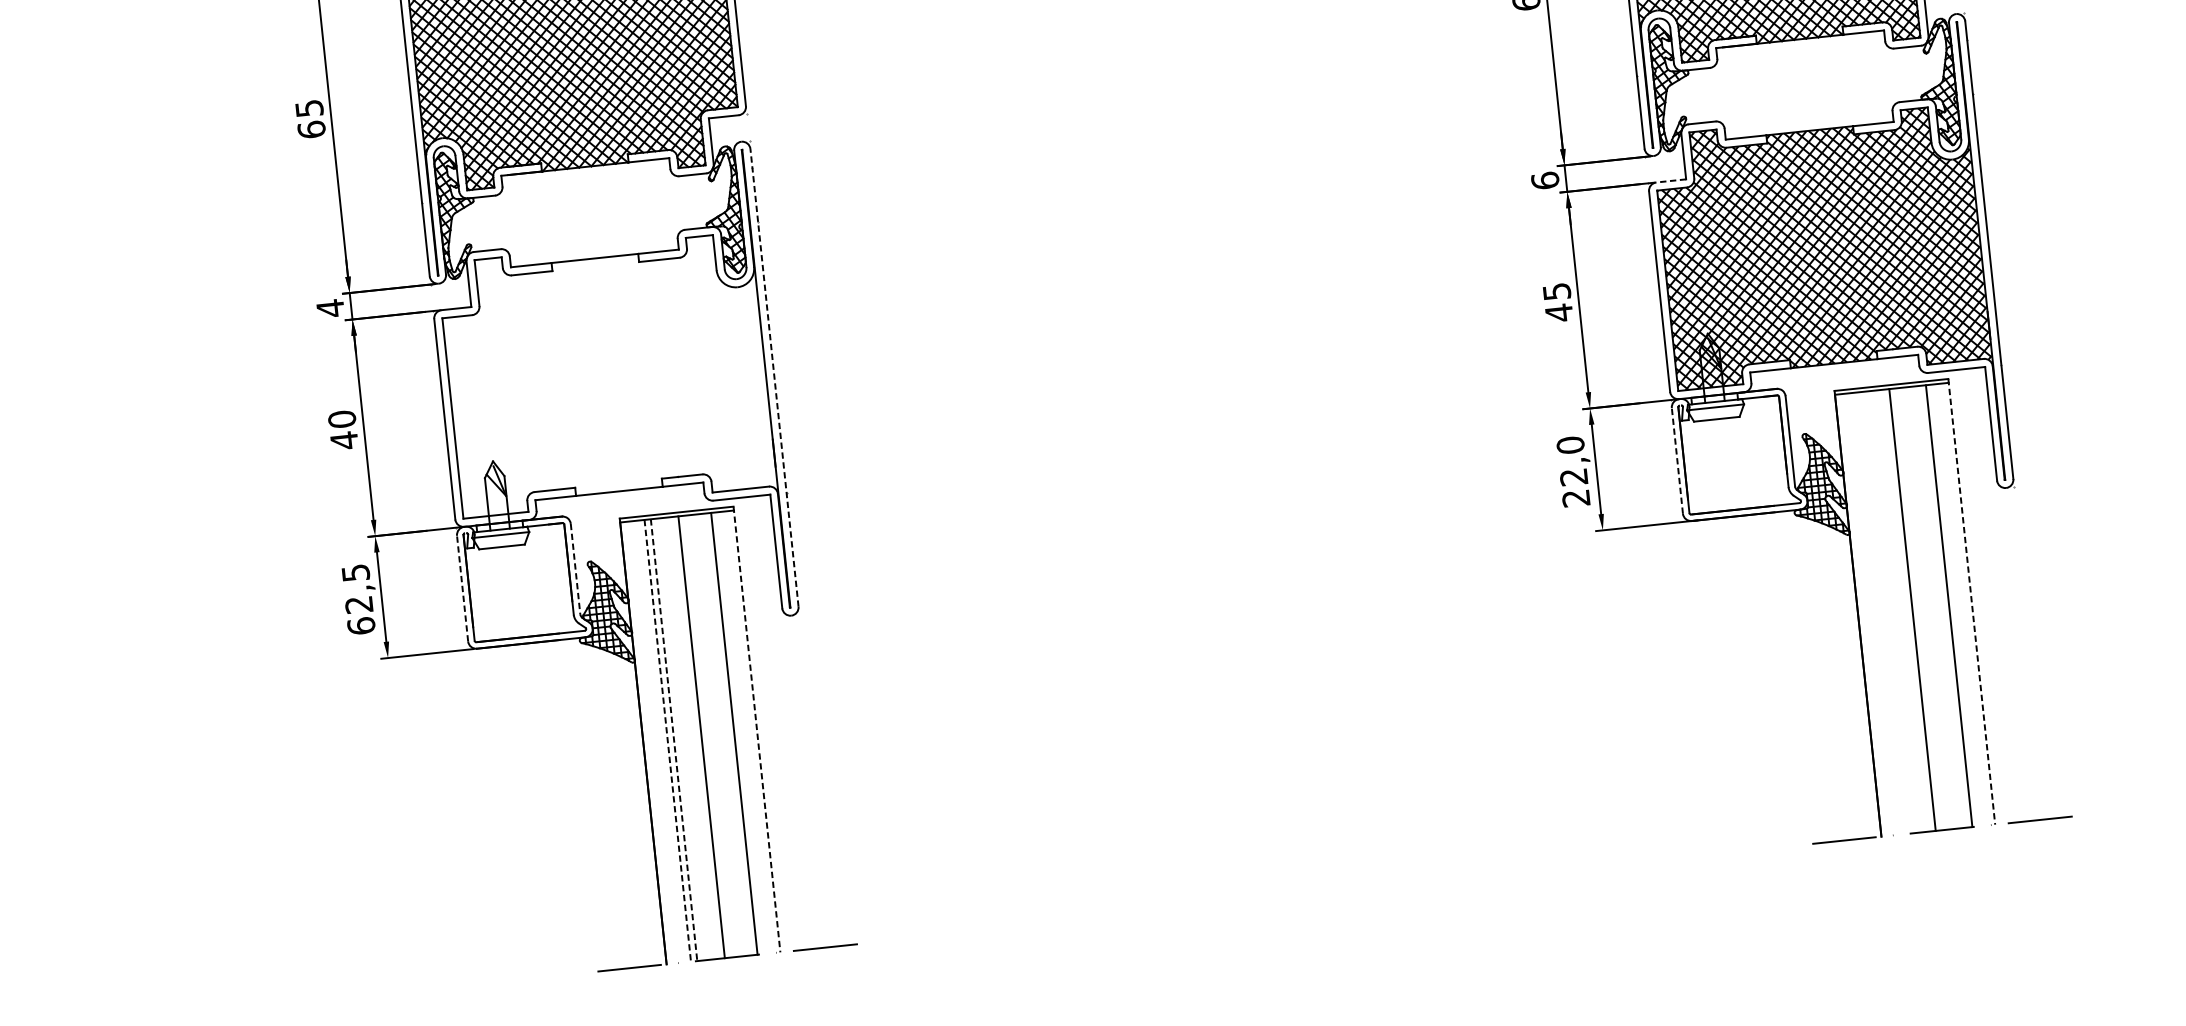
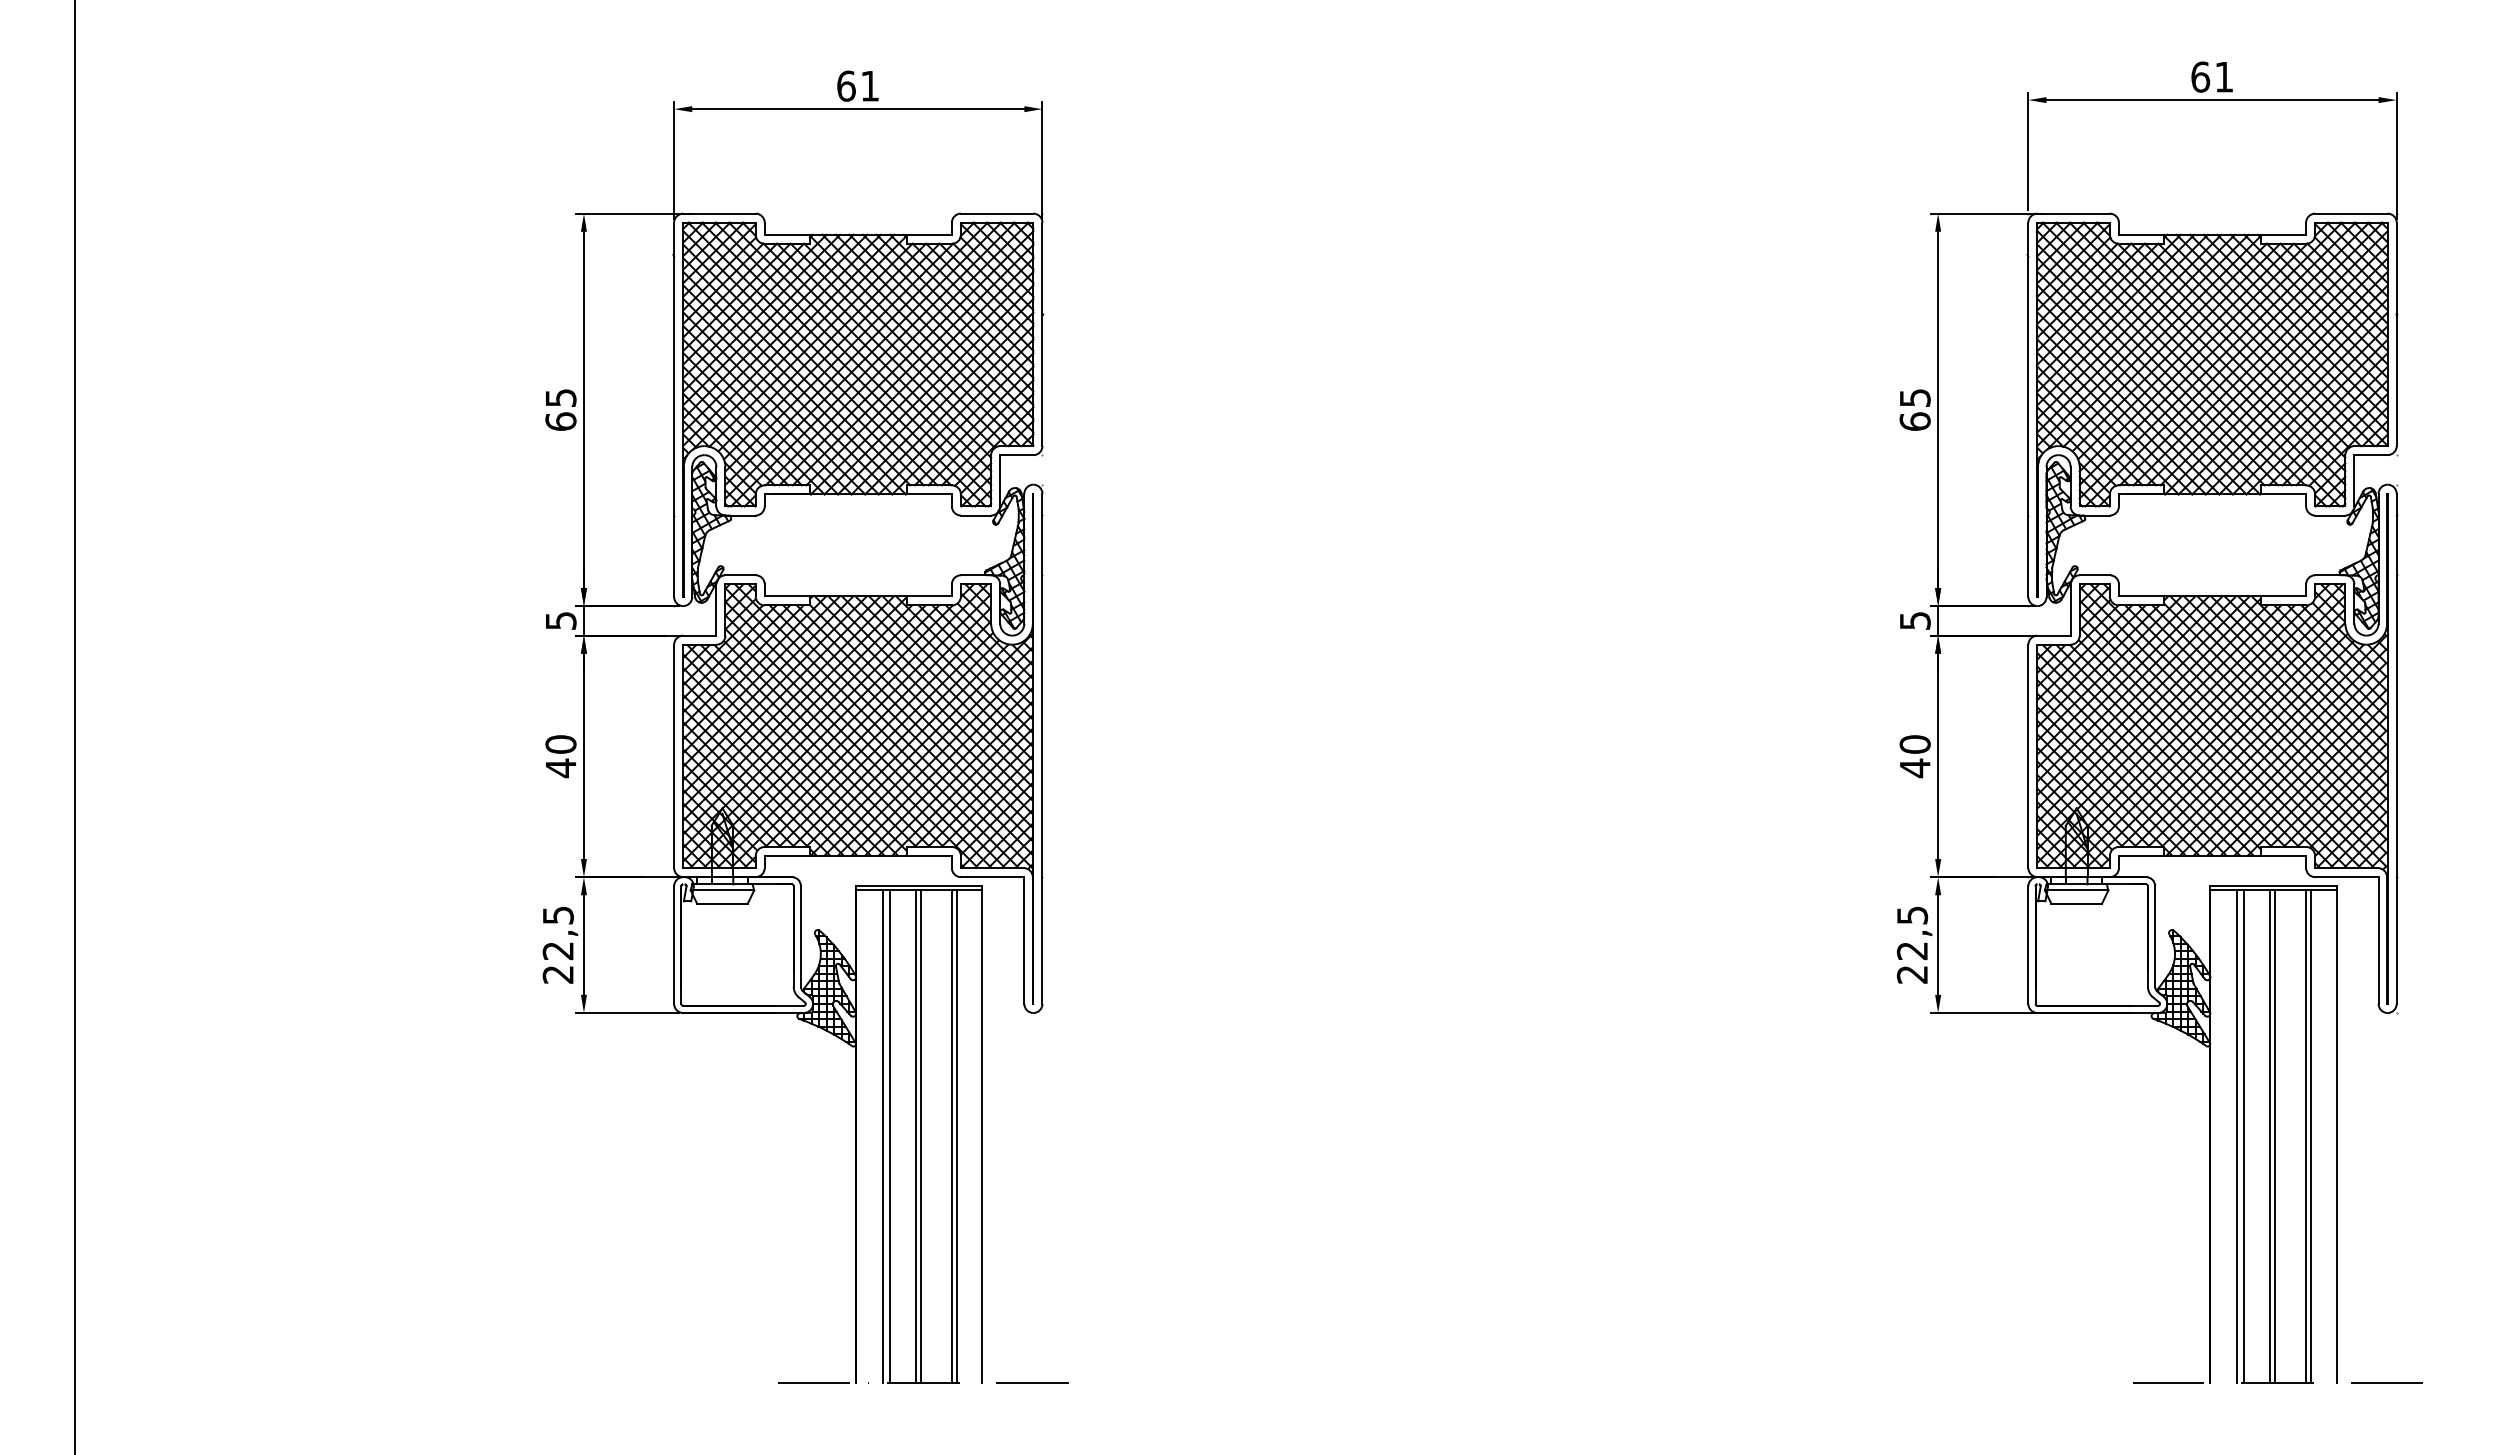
text: (1544, 180) -> (1914, 620), 6 -> 5
line: (1671, 180) -> (2054, 635), dashed -> solid
text: (1556, 291) -> (1914, 744), 45 -> 40
text: (330, 308) -> (561, 620), 4 -> 5
hatch: (606, 375) -> (857, 726), added
line: (774, 377) -> (1042, 748), dashed -> solid
text: (1570, 445) -> (1912, 915), 22,0 -> 22,5
line: (1677, 461) -> (2028, 945), dashed -> solid
line: (575, 569) -> (800, 937), dashed -> solid
line: (462, 588) -> (674, 945), dashed -> solid
line: (1971, 602) -> (2336, 1135), dashed -> solid
line: (1944, 606) -> (2305, 1136), added
line: (1916, 609) -> (2274, 1136), added
line: (1888, 612) -> (2243, 1136), added
line: (1882, 613) -> (2236, 1136), added
text: (360, 626) -> (557, 974), 62,5 -> 22,5
line: (757, 730) -> (982, 1135), dashed -> solid
line: (729, 734) -> (951, 1136), added
line: (698, 737) -> (916, 1136), added
line: (673, 740) -> (889, 1137), dashed -> solid
line: (667, 741) -> (882, 1137), dashed -> solid

